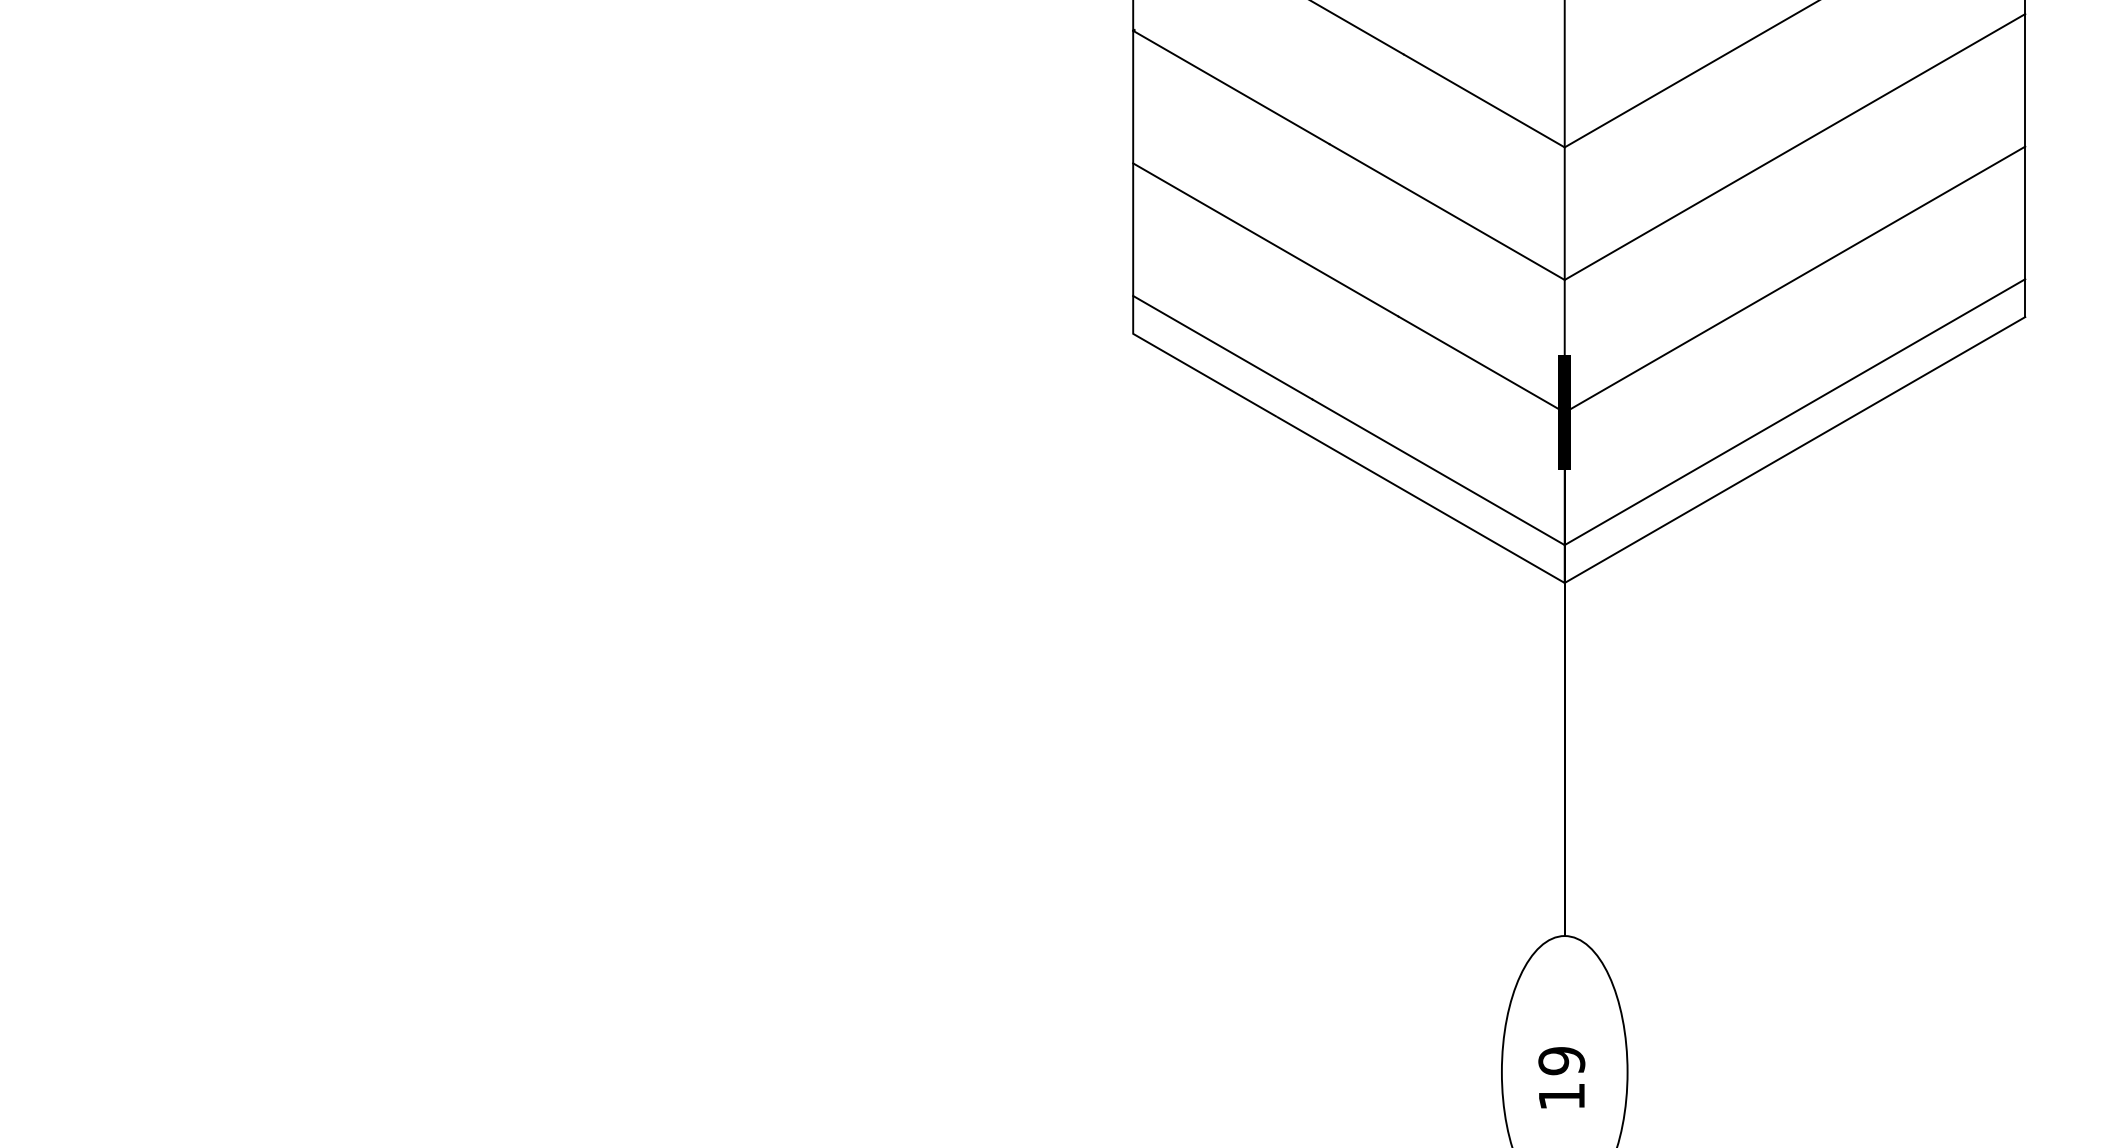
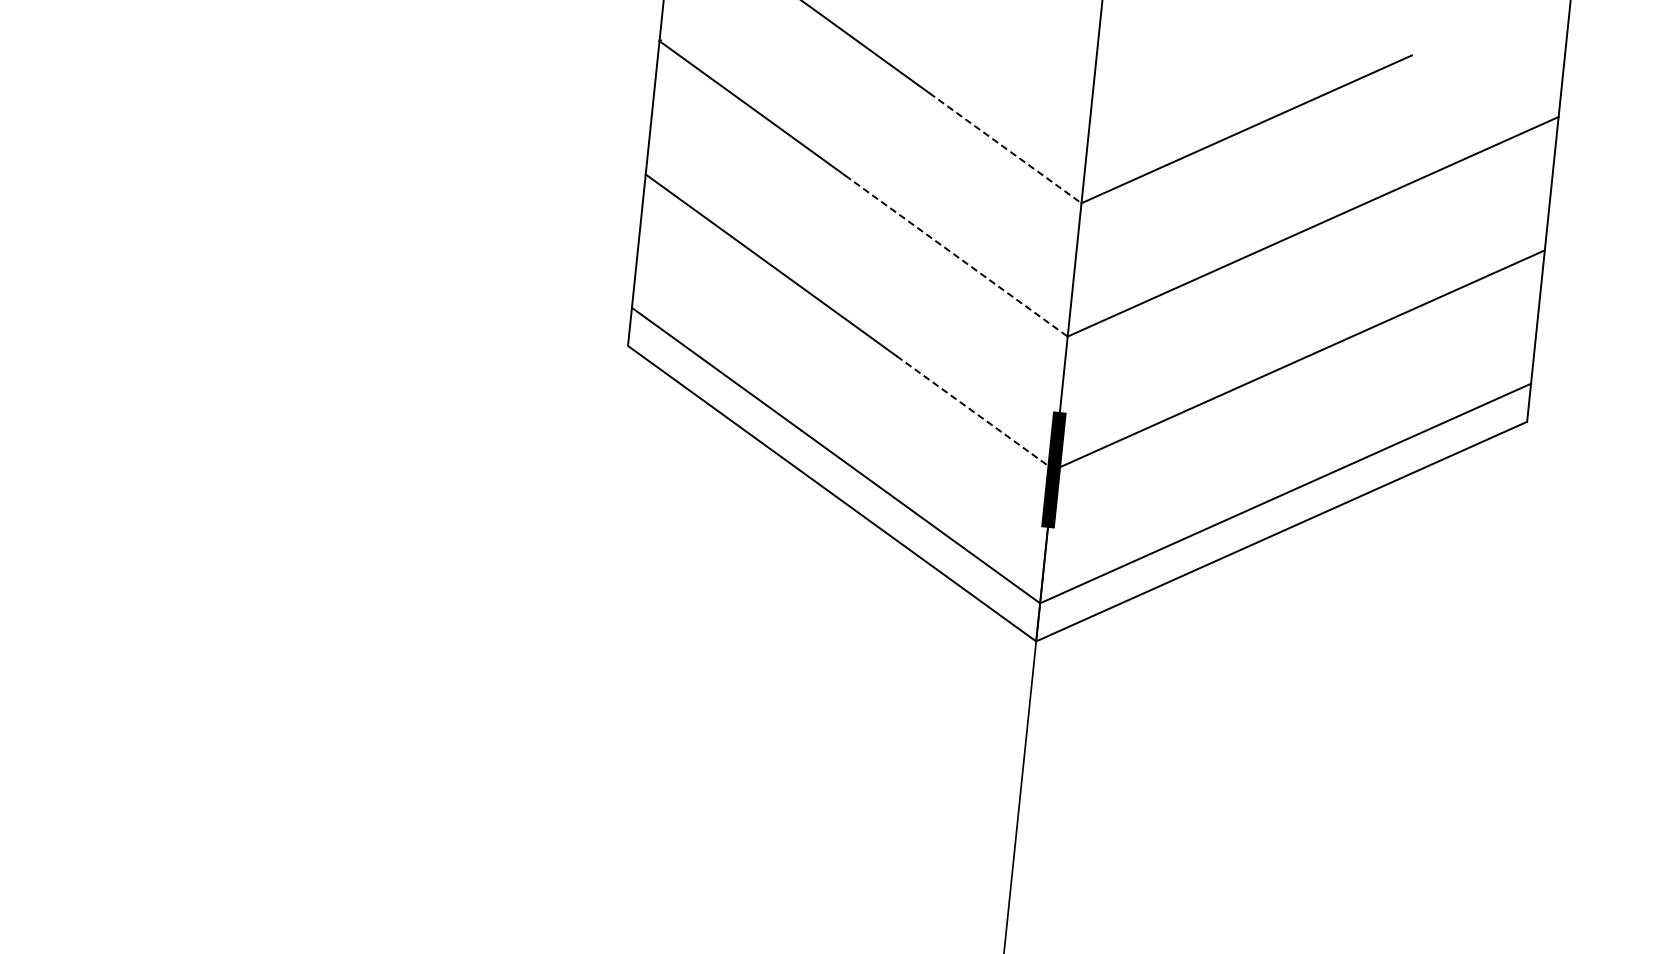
line: (1484, 100) -> (1005, 147), solid -> dashed
line: (1447, 212) -> (956, 256), solid -> dashed
line: (1481, 364) -> (975, 412), solid -> dashed

